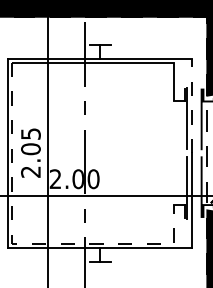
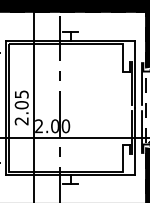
line: (192, 105) -> (135, 74), dashed -> solid
line: (22, 243) -> (15, 171), dashed -> solid

